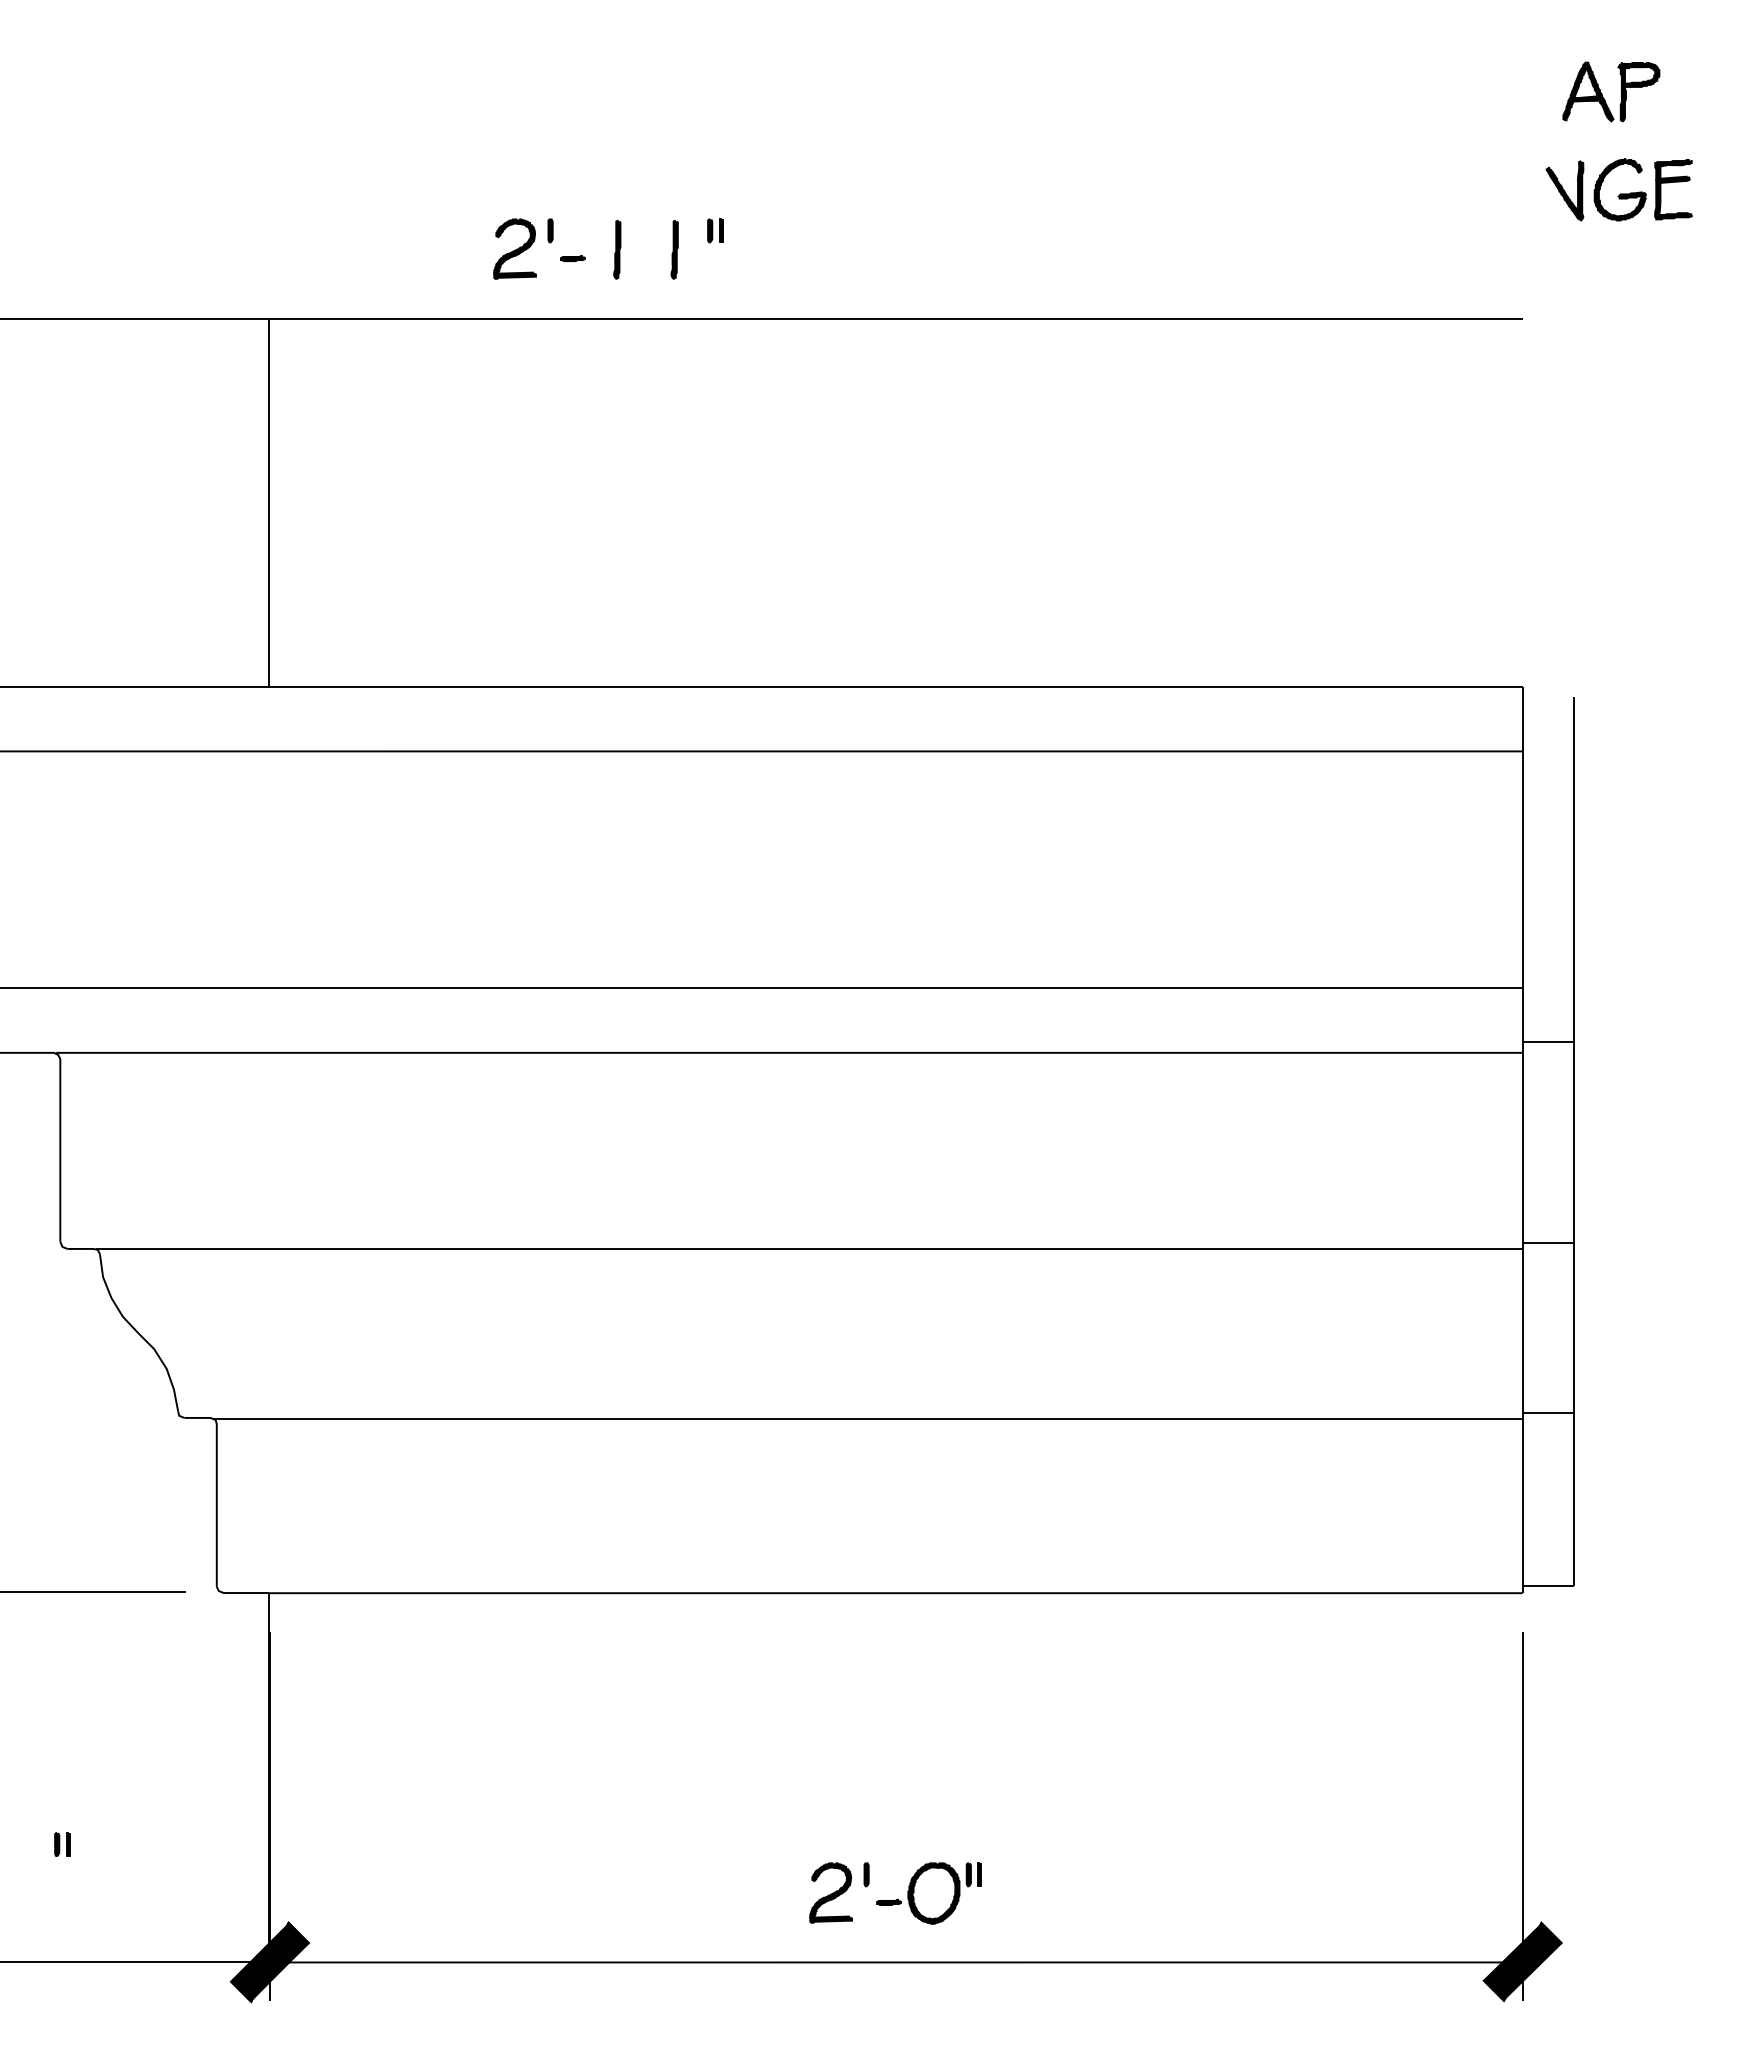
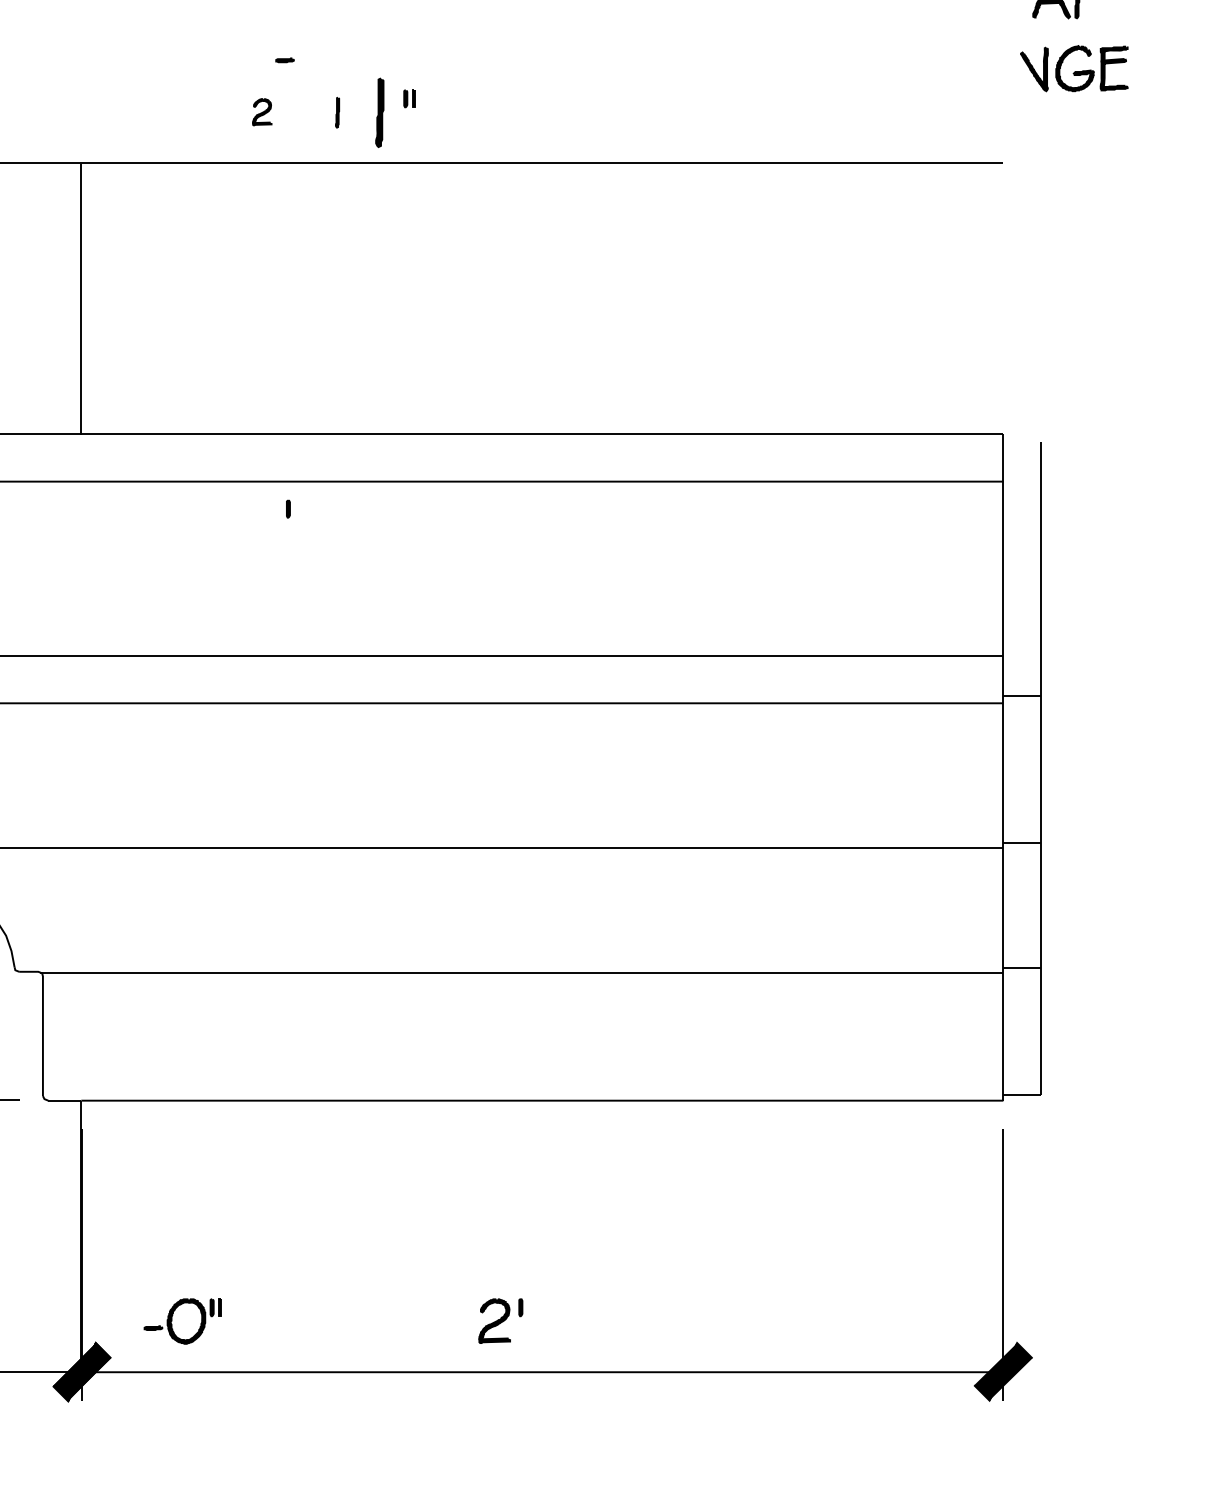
part: (550, 230) -> (288, 508), moved
part: (514, 248) -> (261, 111), size x0.6
part: (617, 249) -> (337, 112), size x0.7
part: (674, 249) -> (379, 112), size x1.6
part: (572, 258) -> (284, 60), moved
part: (928, 1893) -> (182, 1321), moved

